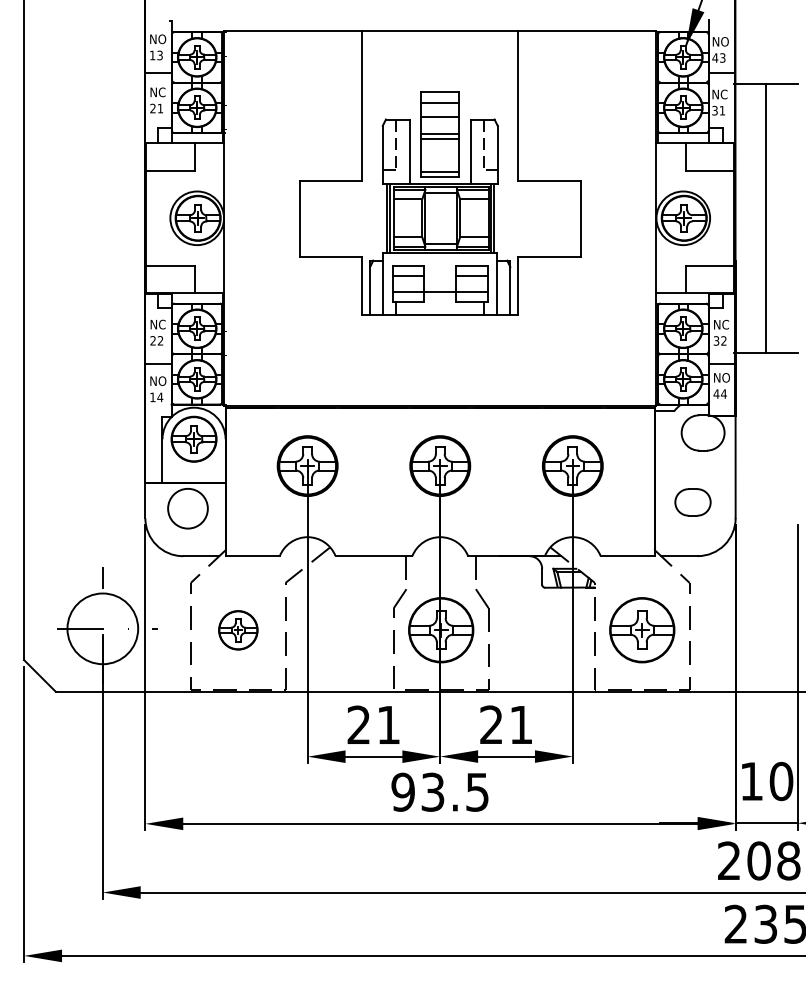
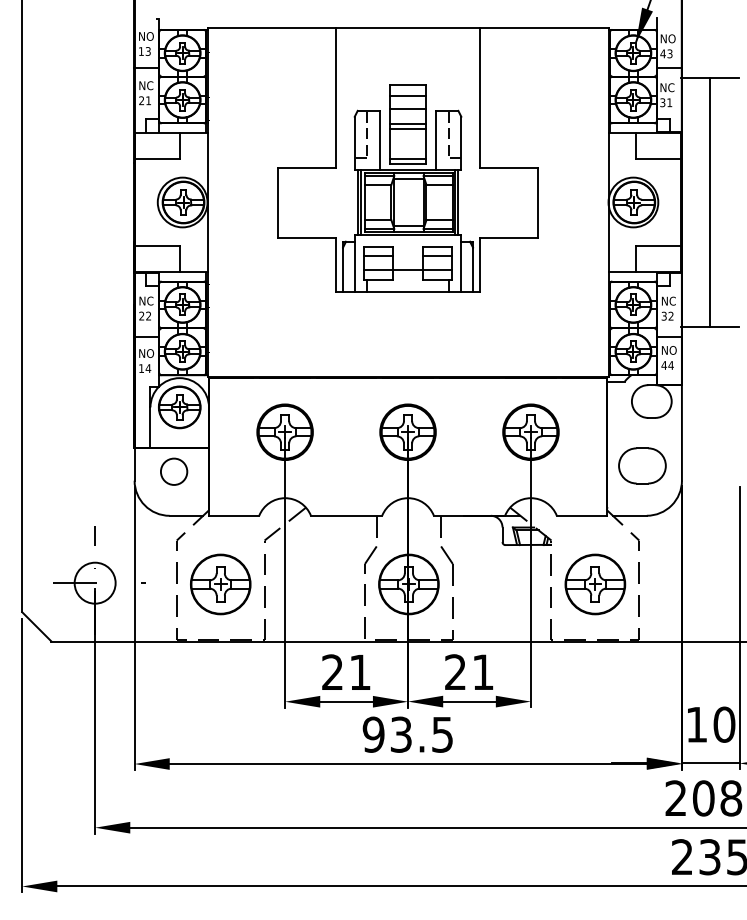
part: (692, 502) -> (641, 466), size x1.43
circle: (187, 508) -> (173, 471), size x0.71
circle: (102, 628) -> (94, 582), size x0.62
part: (238, 630) -> (220, 584), size x1.67

